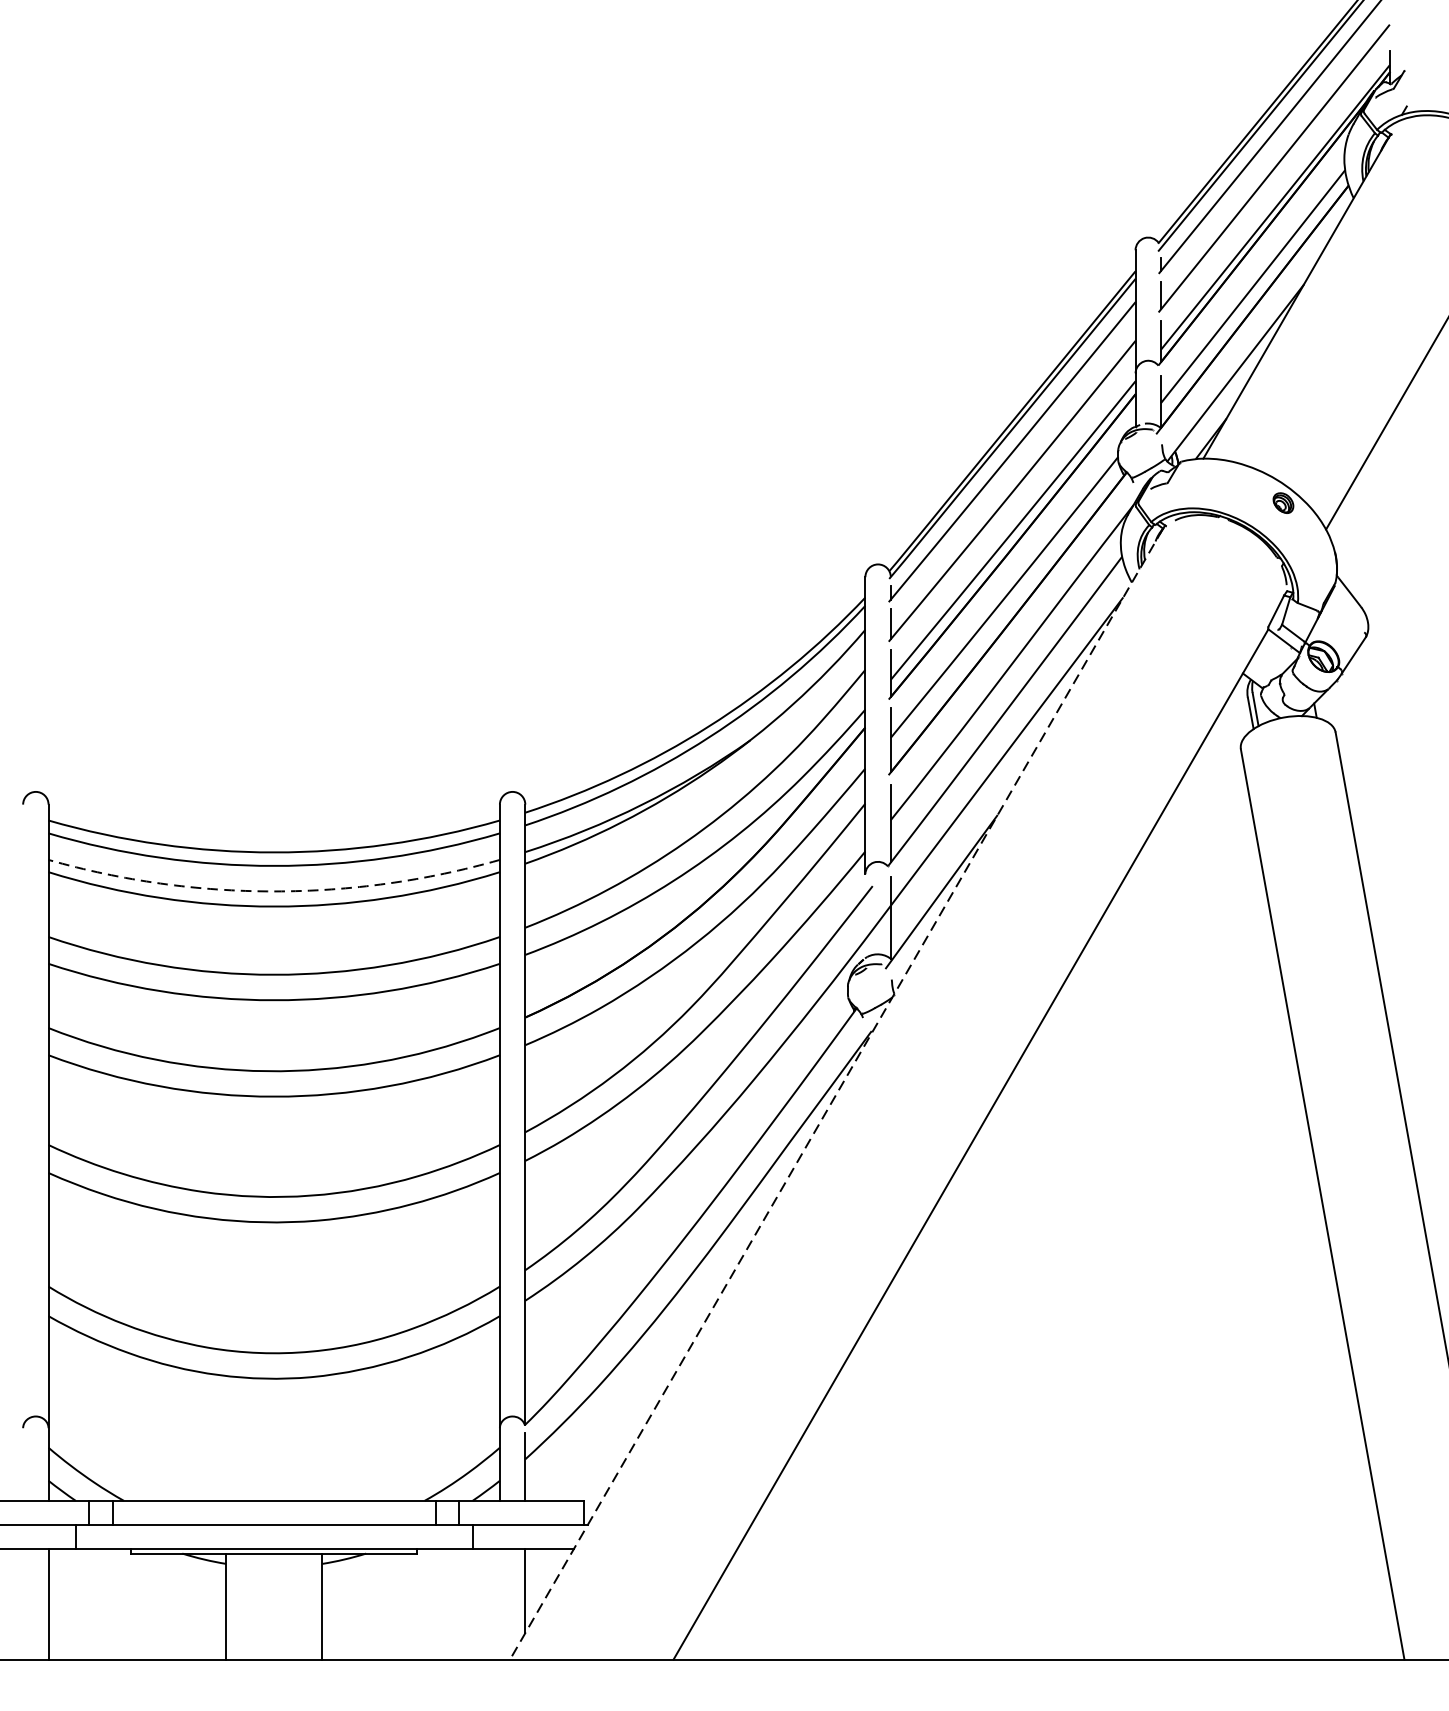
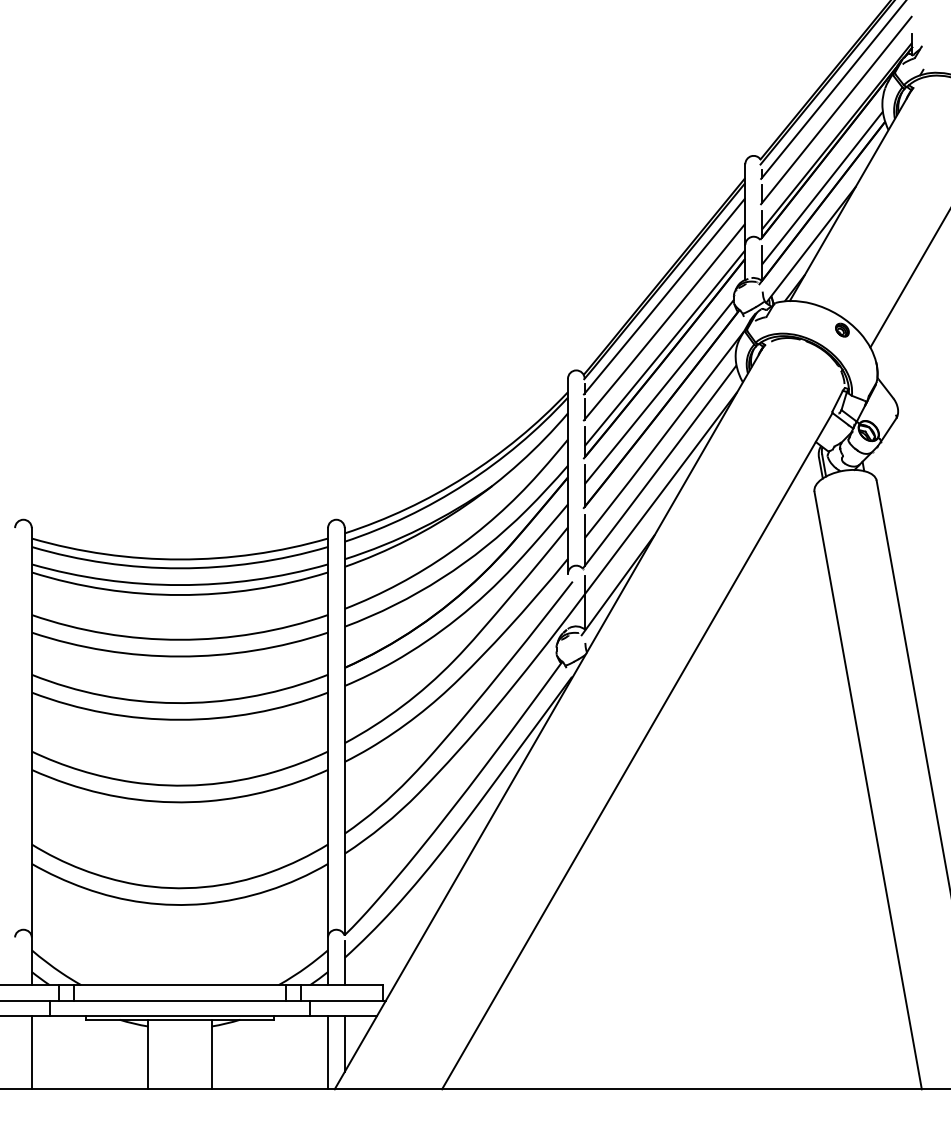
line: (273, 892) -> (179, 585), dashed -> solid
line: (835, 1094) -> (548, 718), dashed -> solid
line: (500, 1603) -> (328, 1052), added

